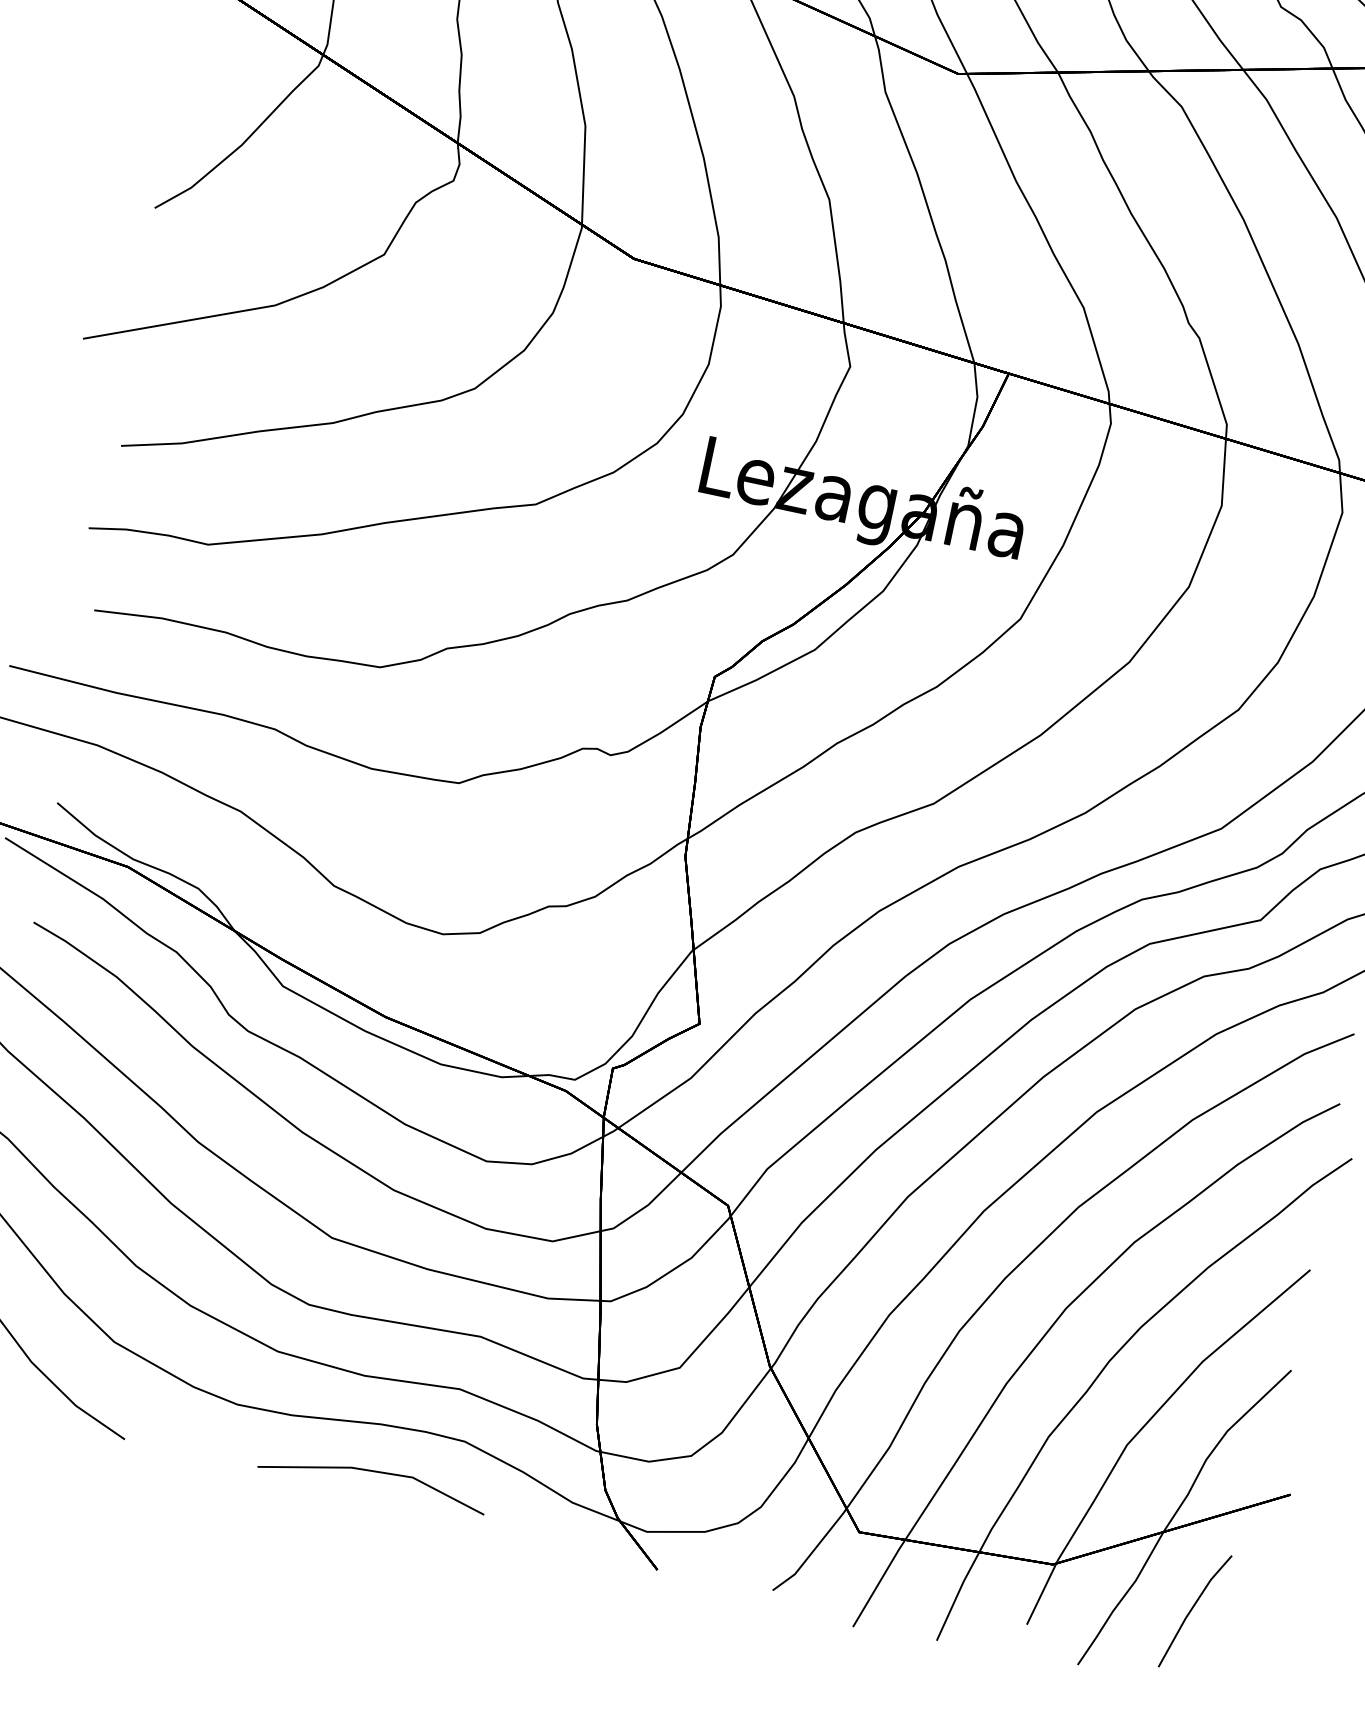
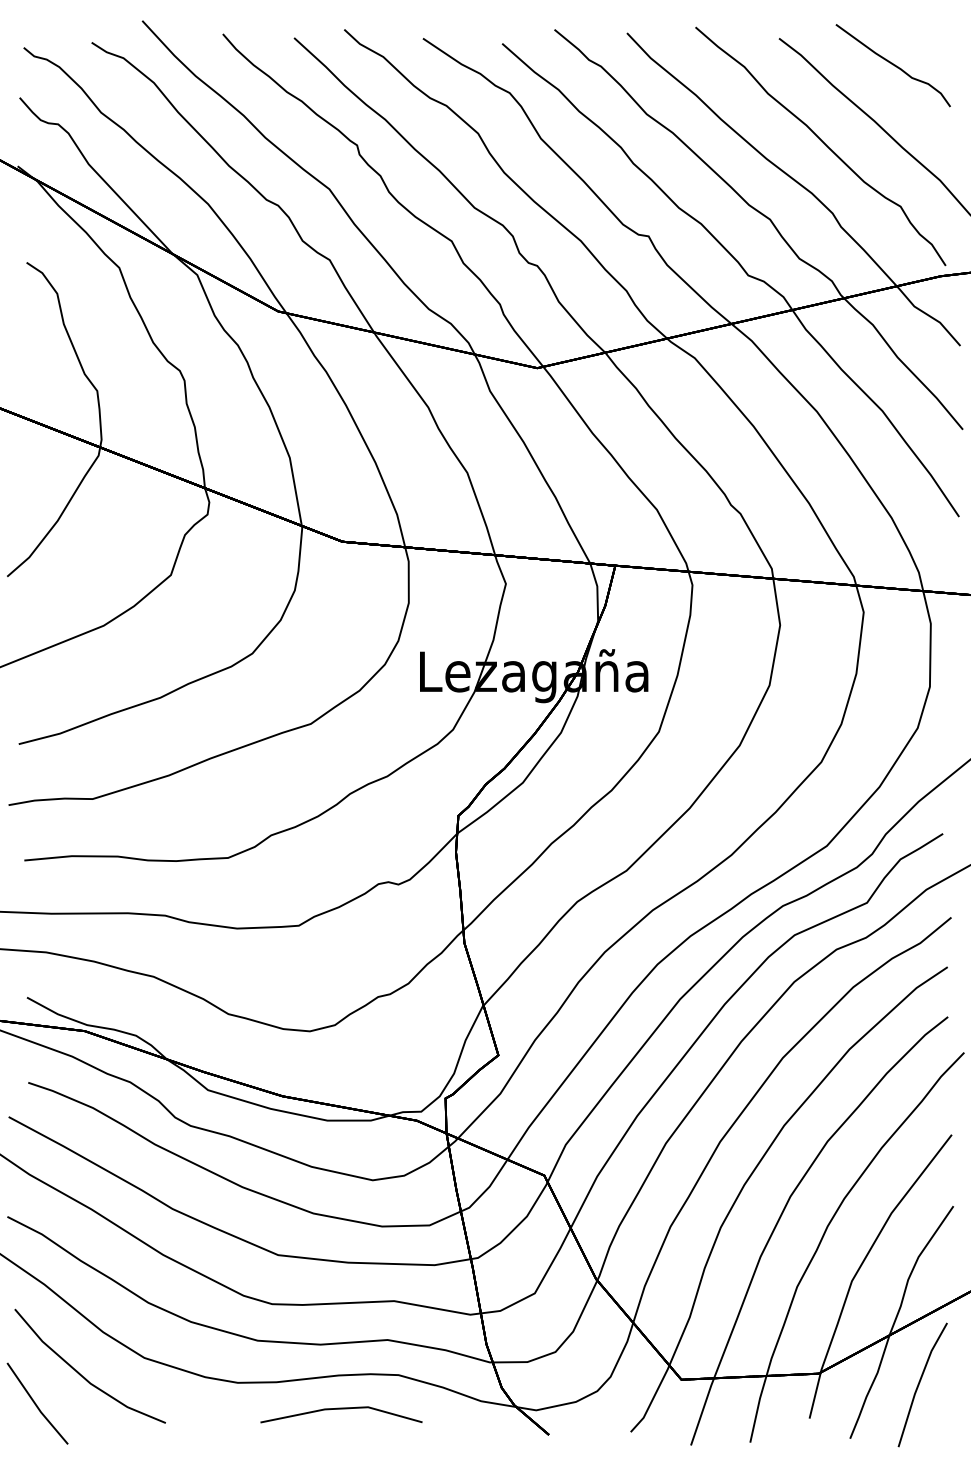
part: (1195, 1610) -> (922, 1384), size x1.43

